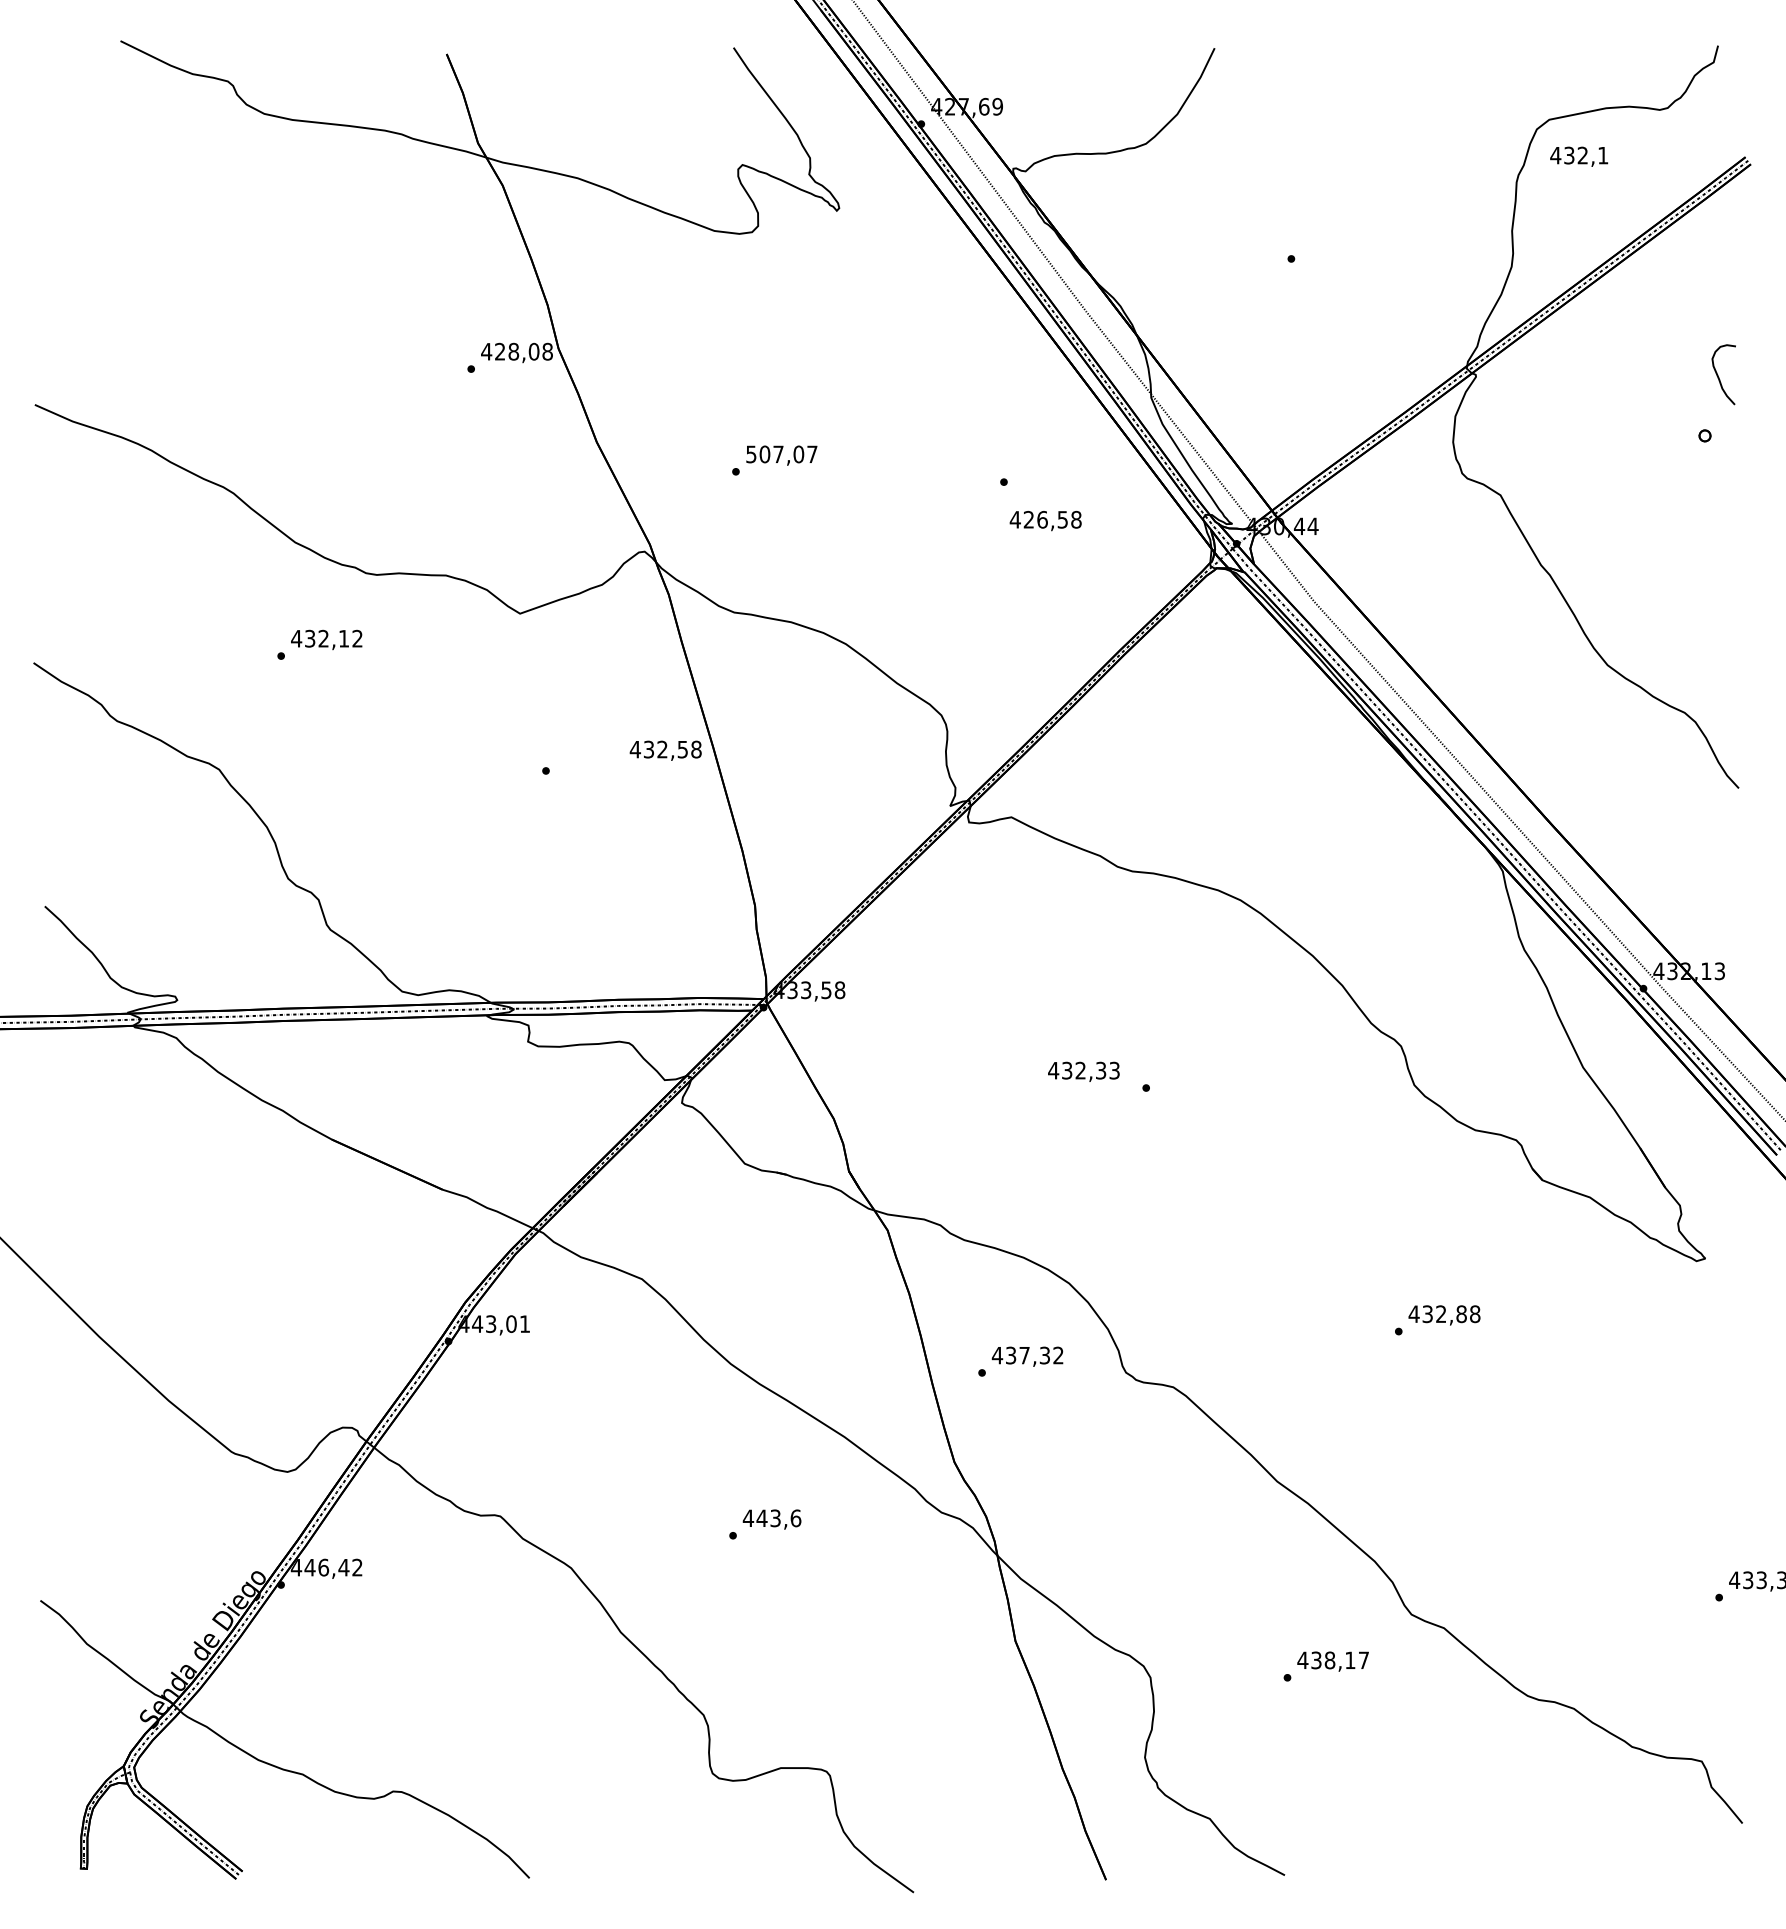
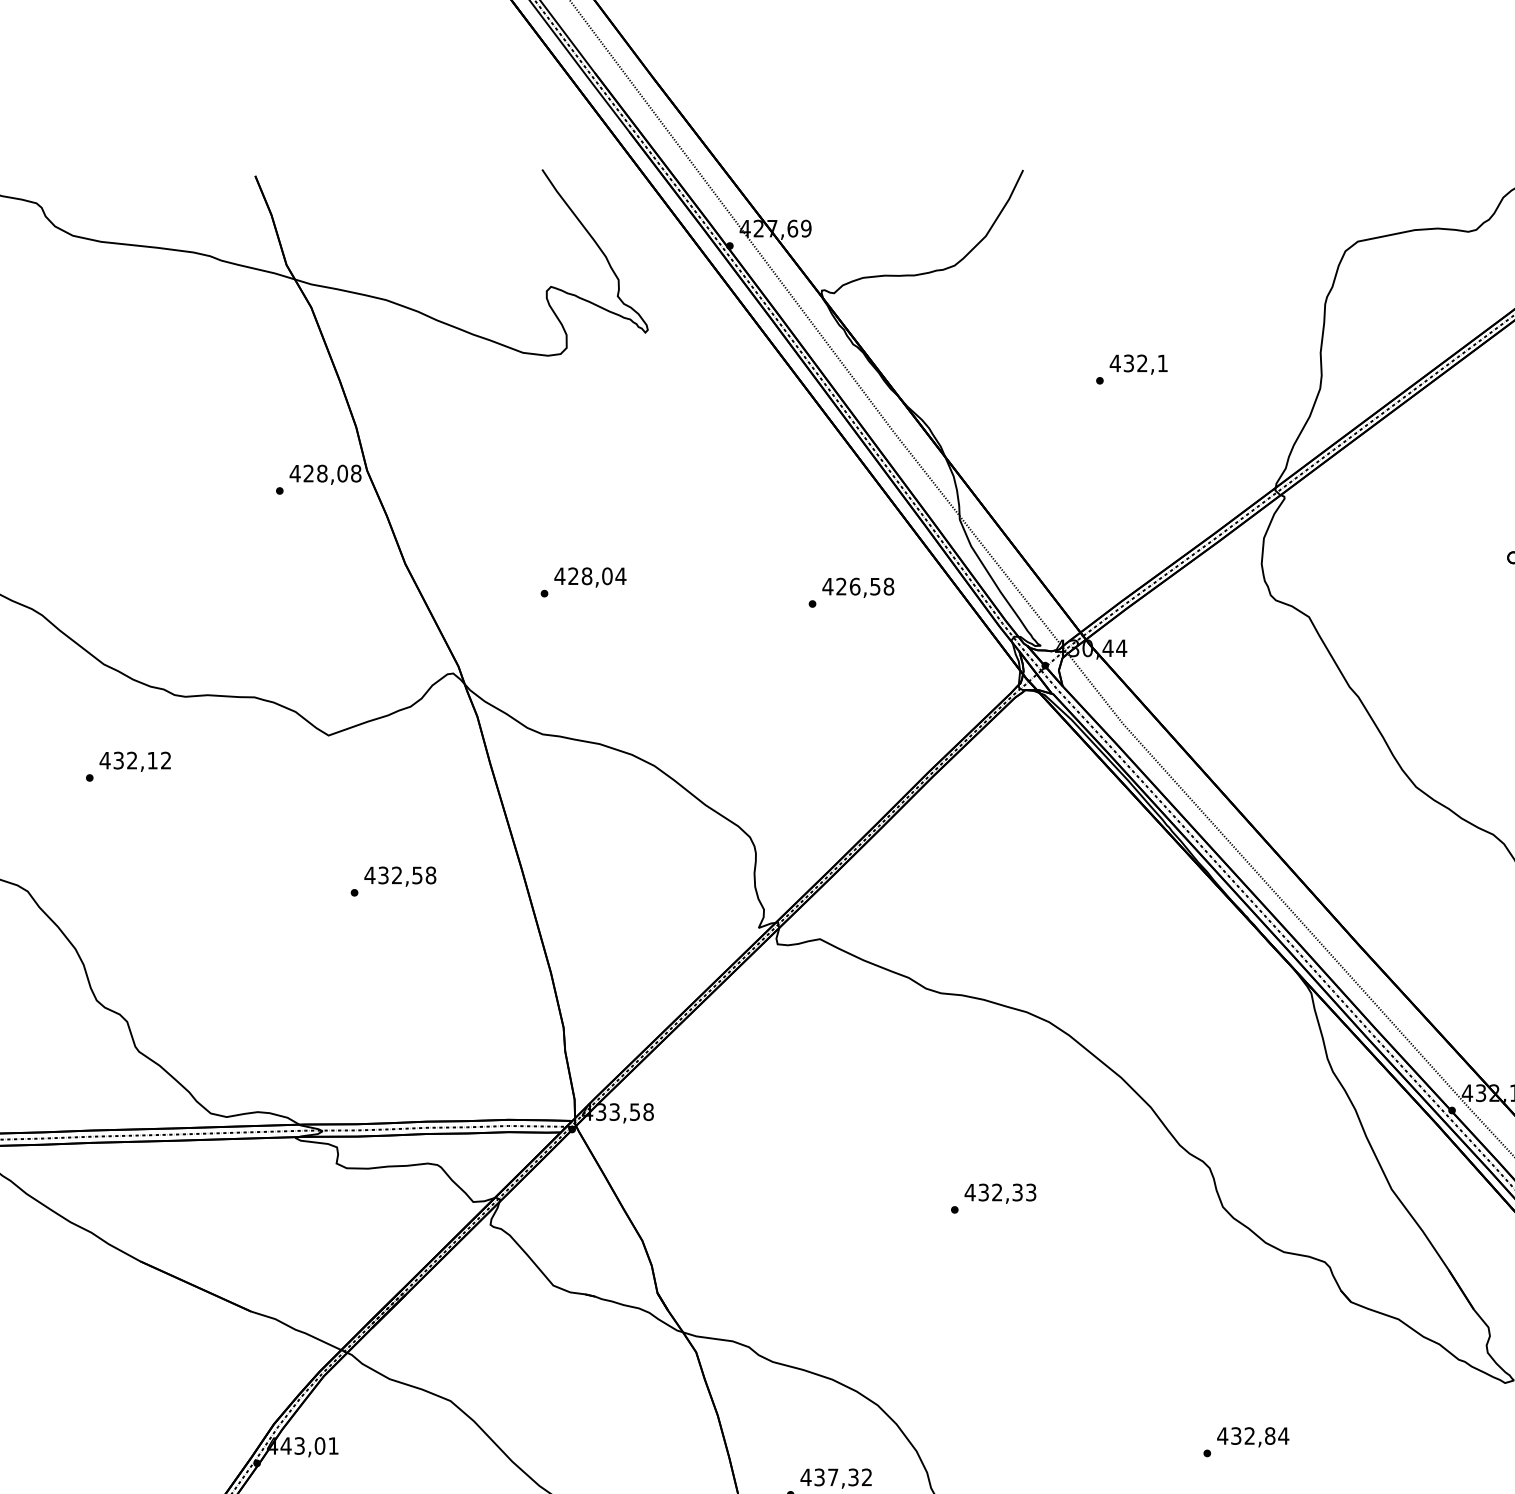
text: (1579, 156) -> (1139, 364), moved
text: (781, 454) -> (590, 576), 507,07 -> 428,04
text: (1045, 521) -> (858, 588), moved
text: (665, 750) -> (400, 876), moved
text: (1083, 1071) -> (1000, 1193), moved
text: (1474, 1314) -> (1283, 1436), 432,88 -> 432,84

